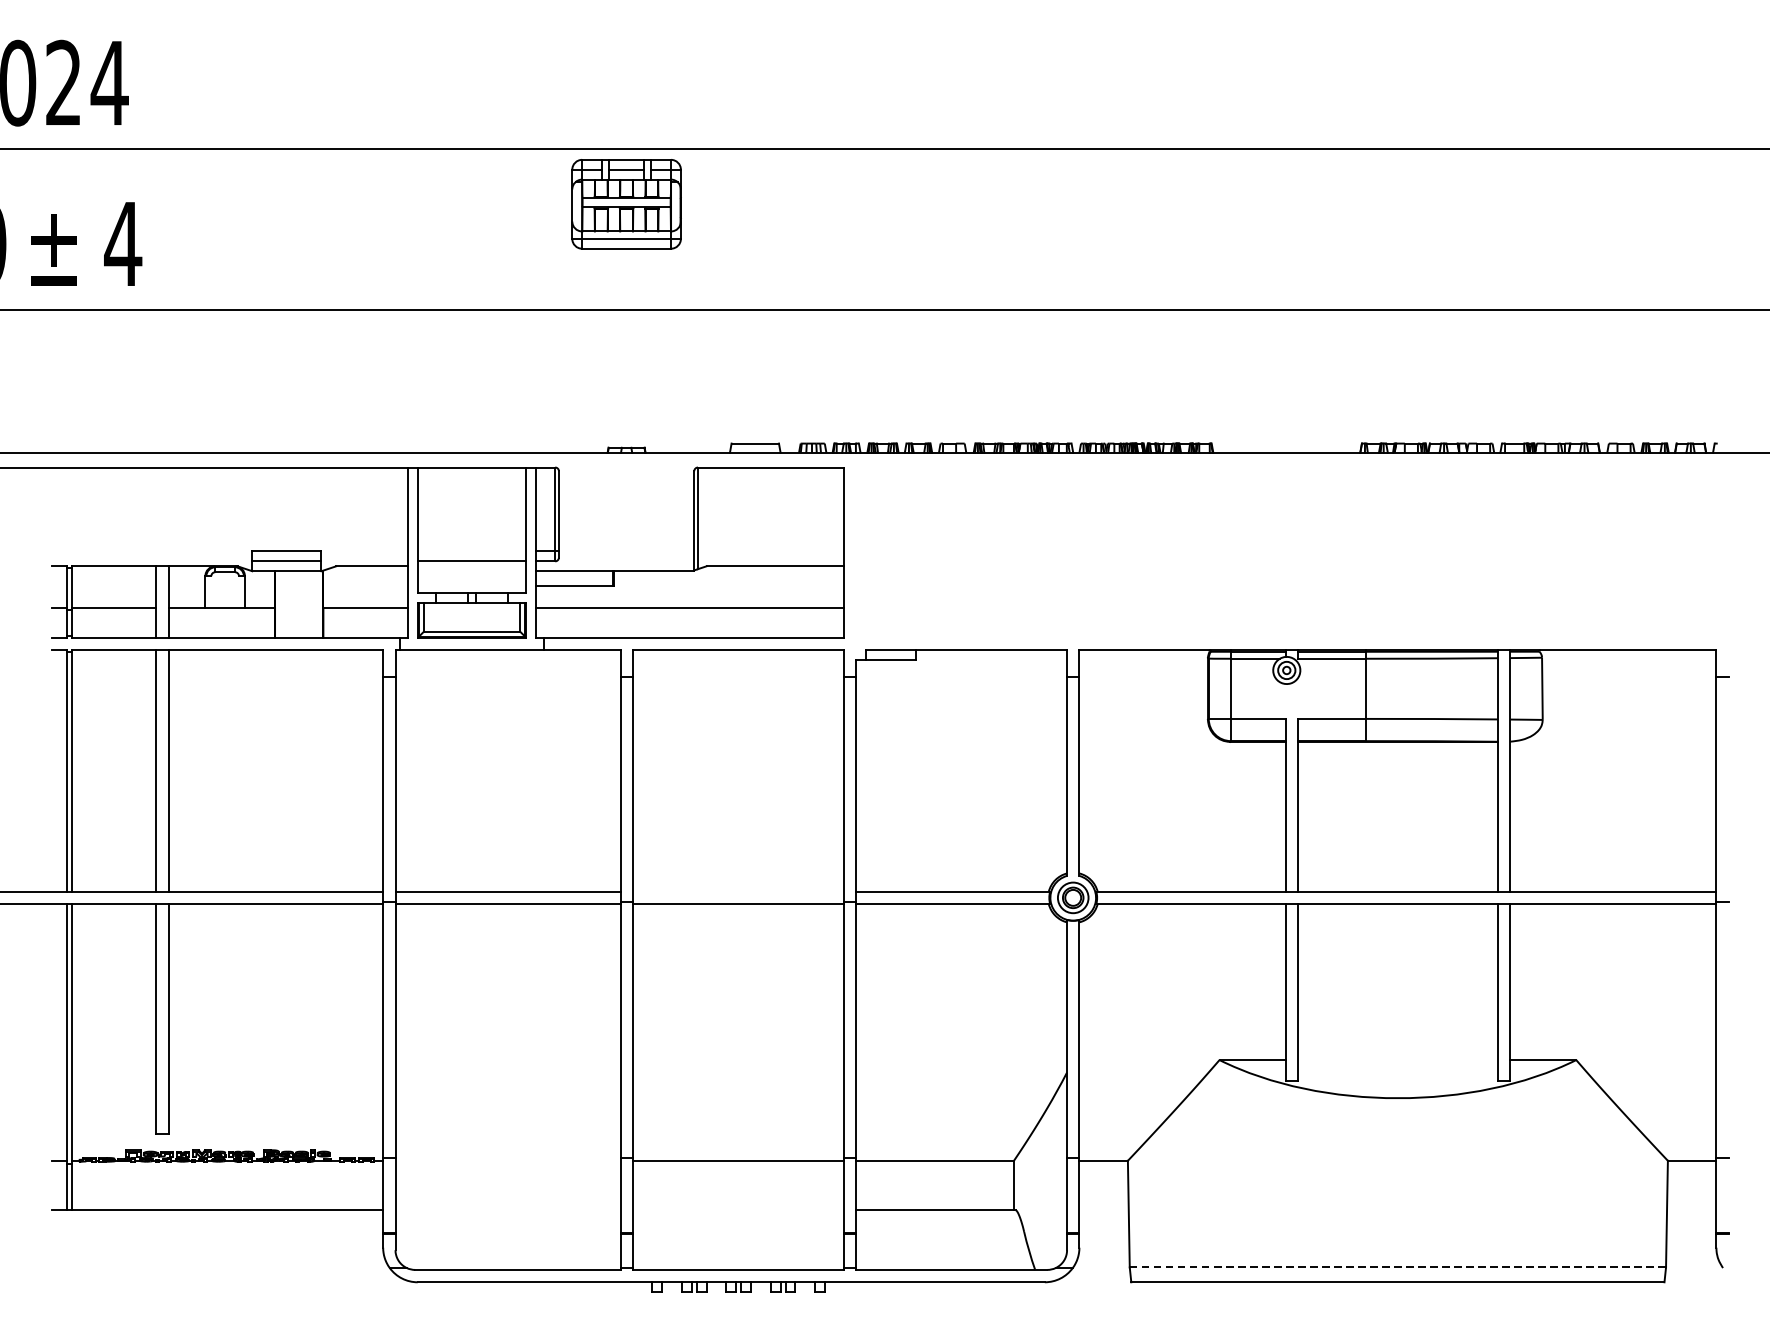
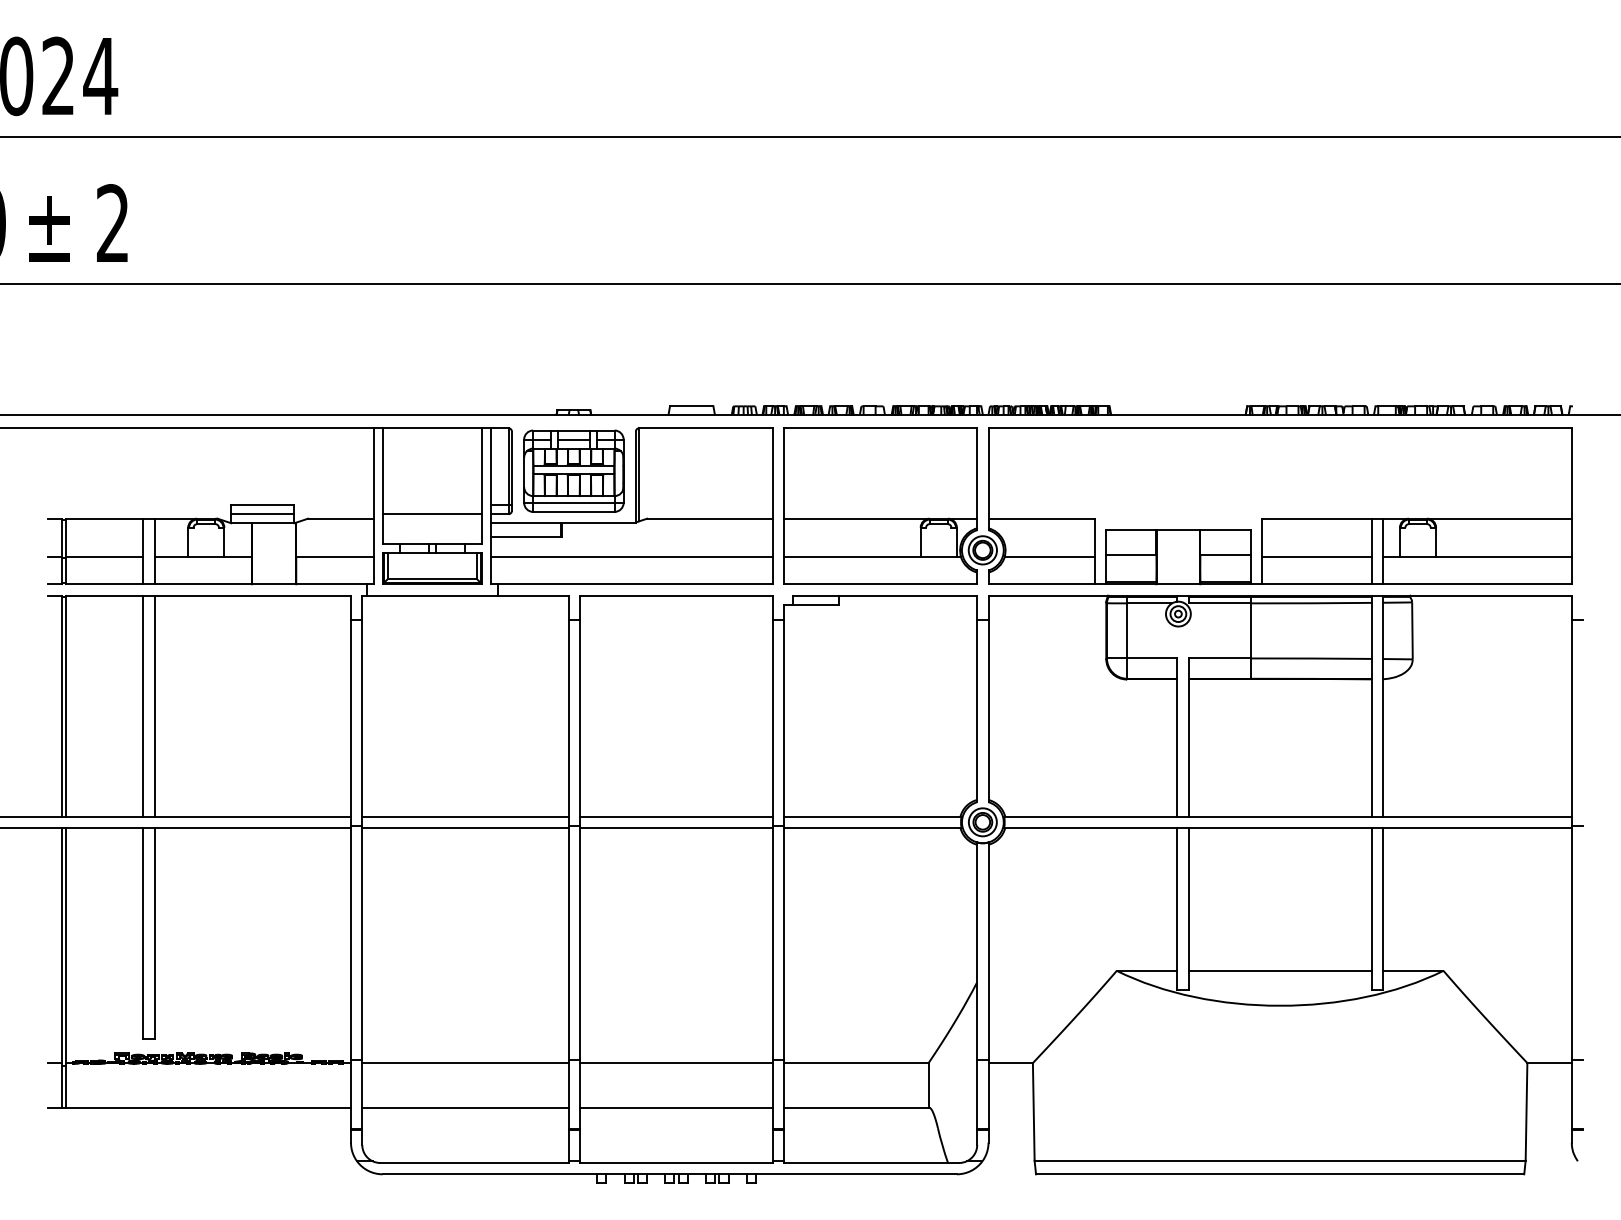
part: (626, 203) -> (573, 470), moved
text: (122, 242) -> (112, 222), 4 -> 2
part: (1285, 552) -> (1177, 506), added
line: (738, 891) -> (676, 816), added
line: (1397, 1059) -> (1279, 970), added
line: (508, 1161) -> (465, 1063), added
line: (508, 1210) -> (465, 1108), added
line: (738, 1210) -> (676, 1108), added
line: (1398, 1267) -> (1280, 1160), dashed -> solid

